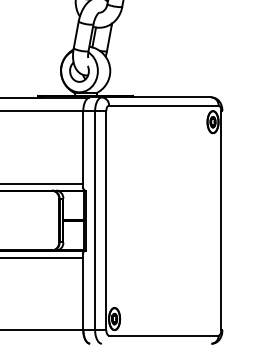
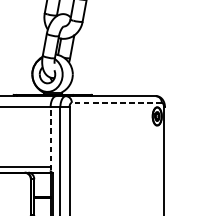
line: (163, 105) -> (116, 102), solid -> dashed
line: (83, 148) -> (50, 138), solid -> dashed

